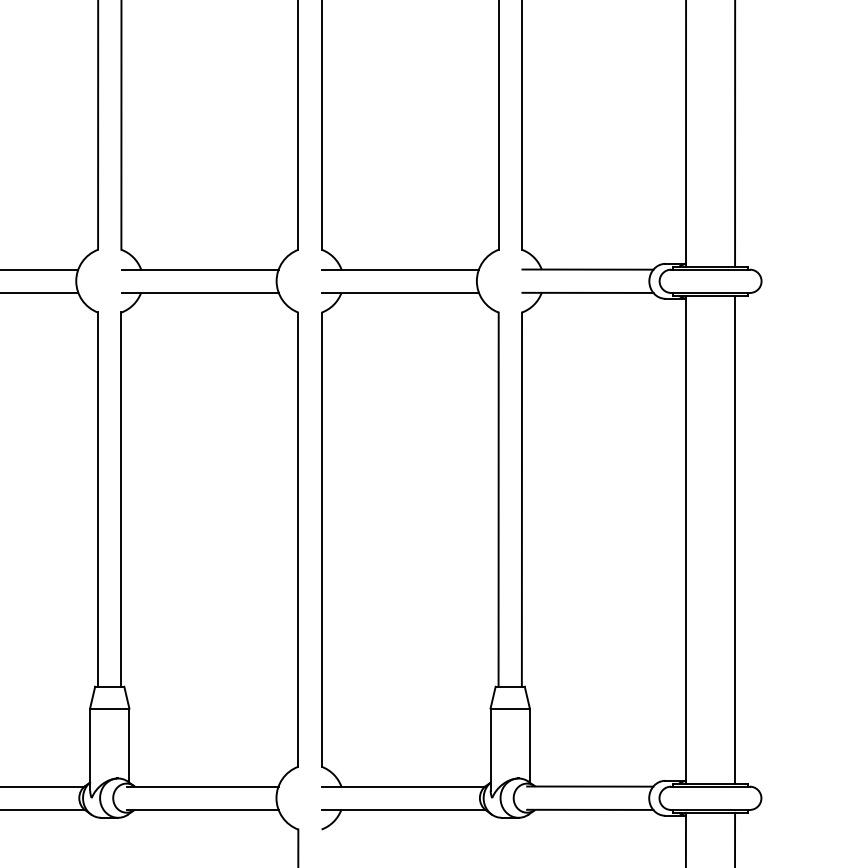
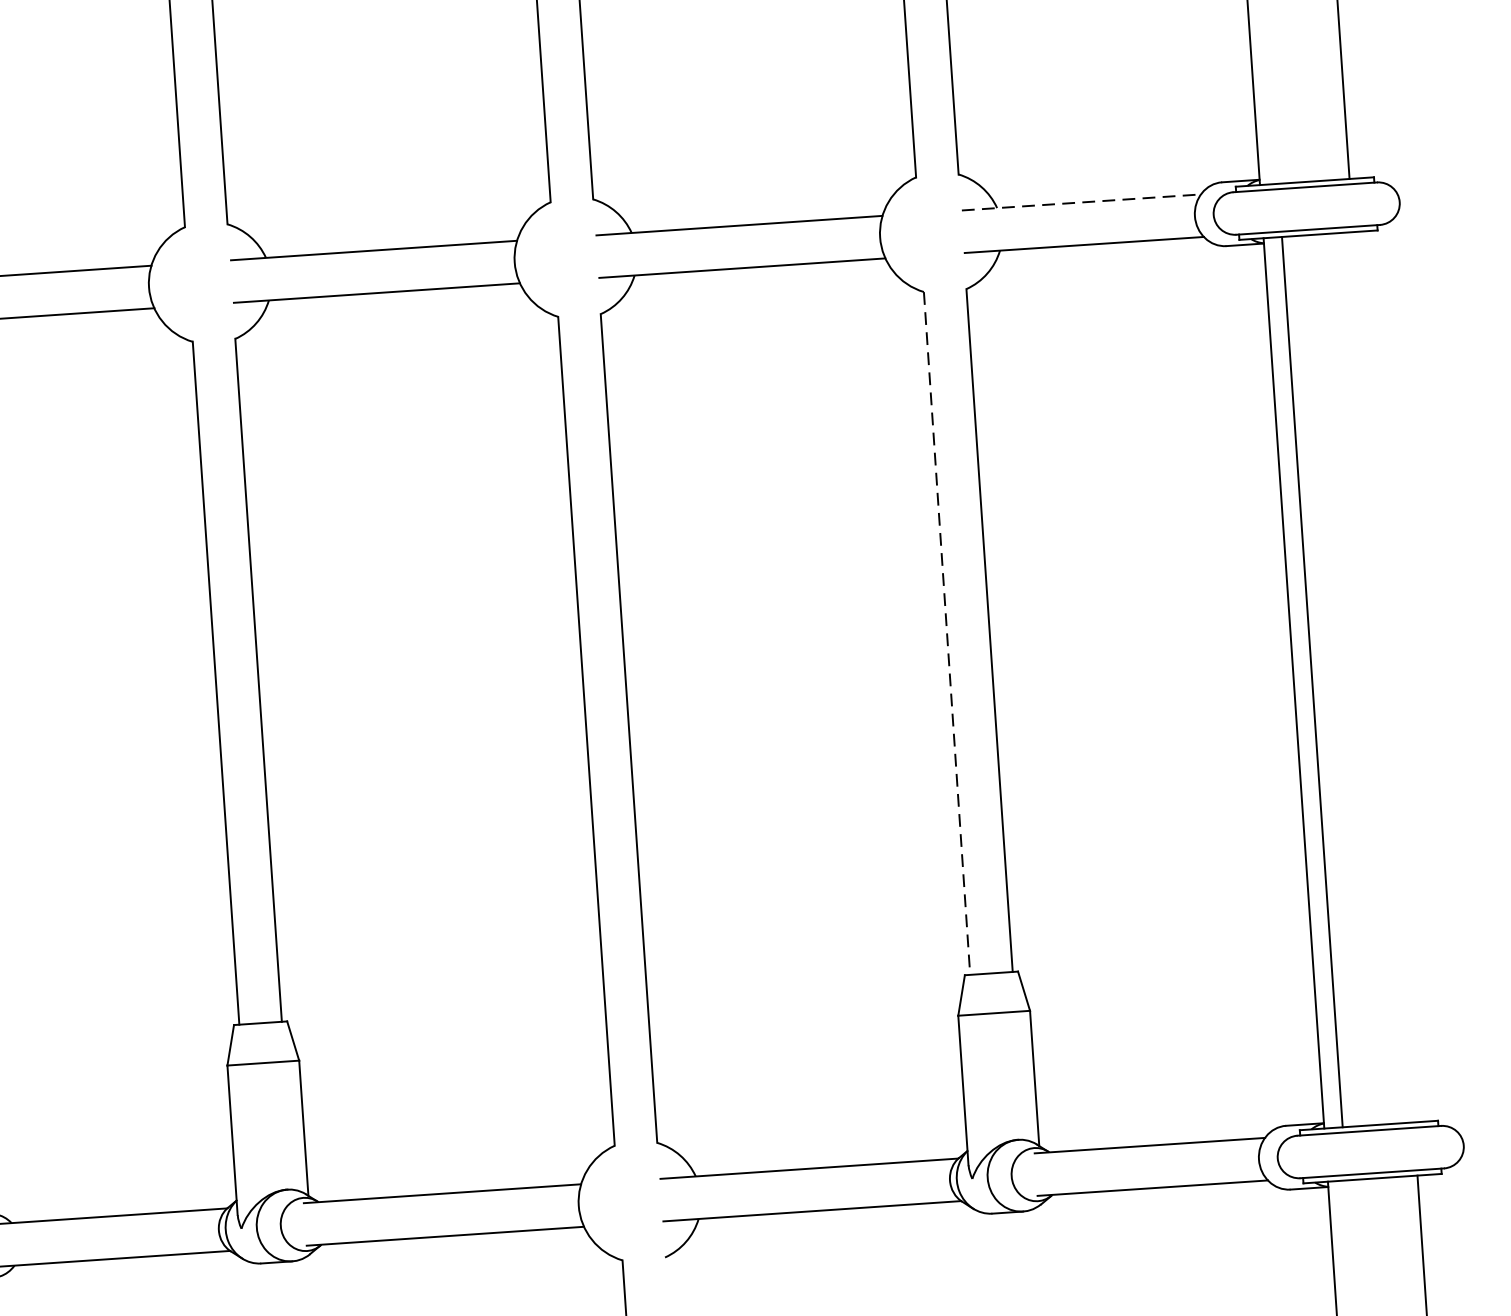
line: (587, 269) -> (1080, 202), solid -> dashed
line: (498, 500) -> (946, 634), solid -> dashed
line: (735, 539) -> (1313, 681), moved

